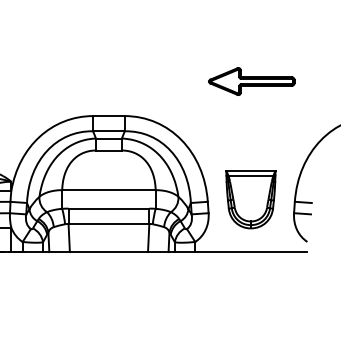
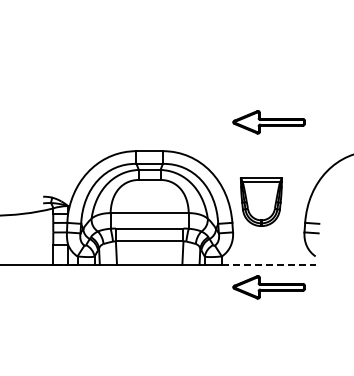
part: (249, 198) -> (260, 201), moved
line: (251, 251) -> (268, 264), solid -> dashed
part: (251, 279) -> (268, 287), added

